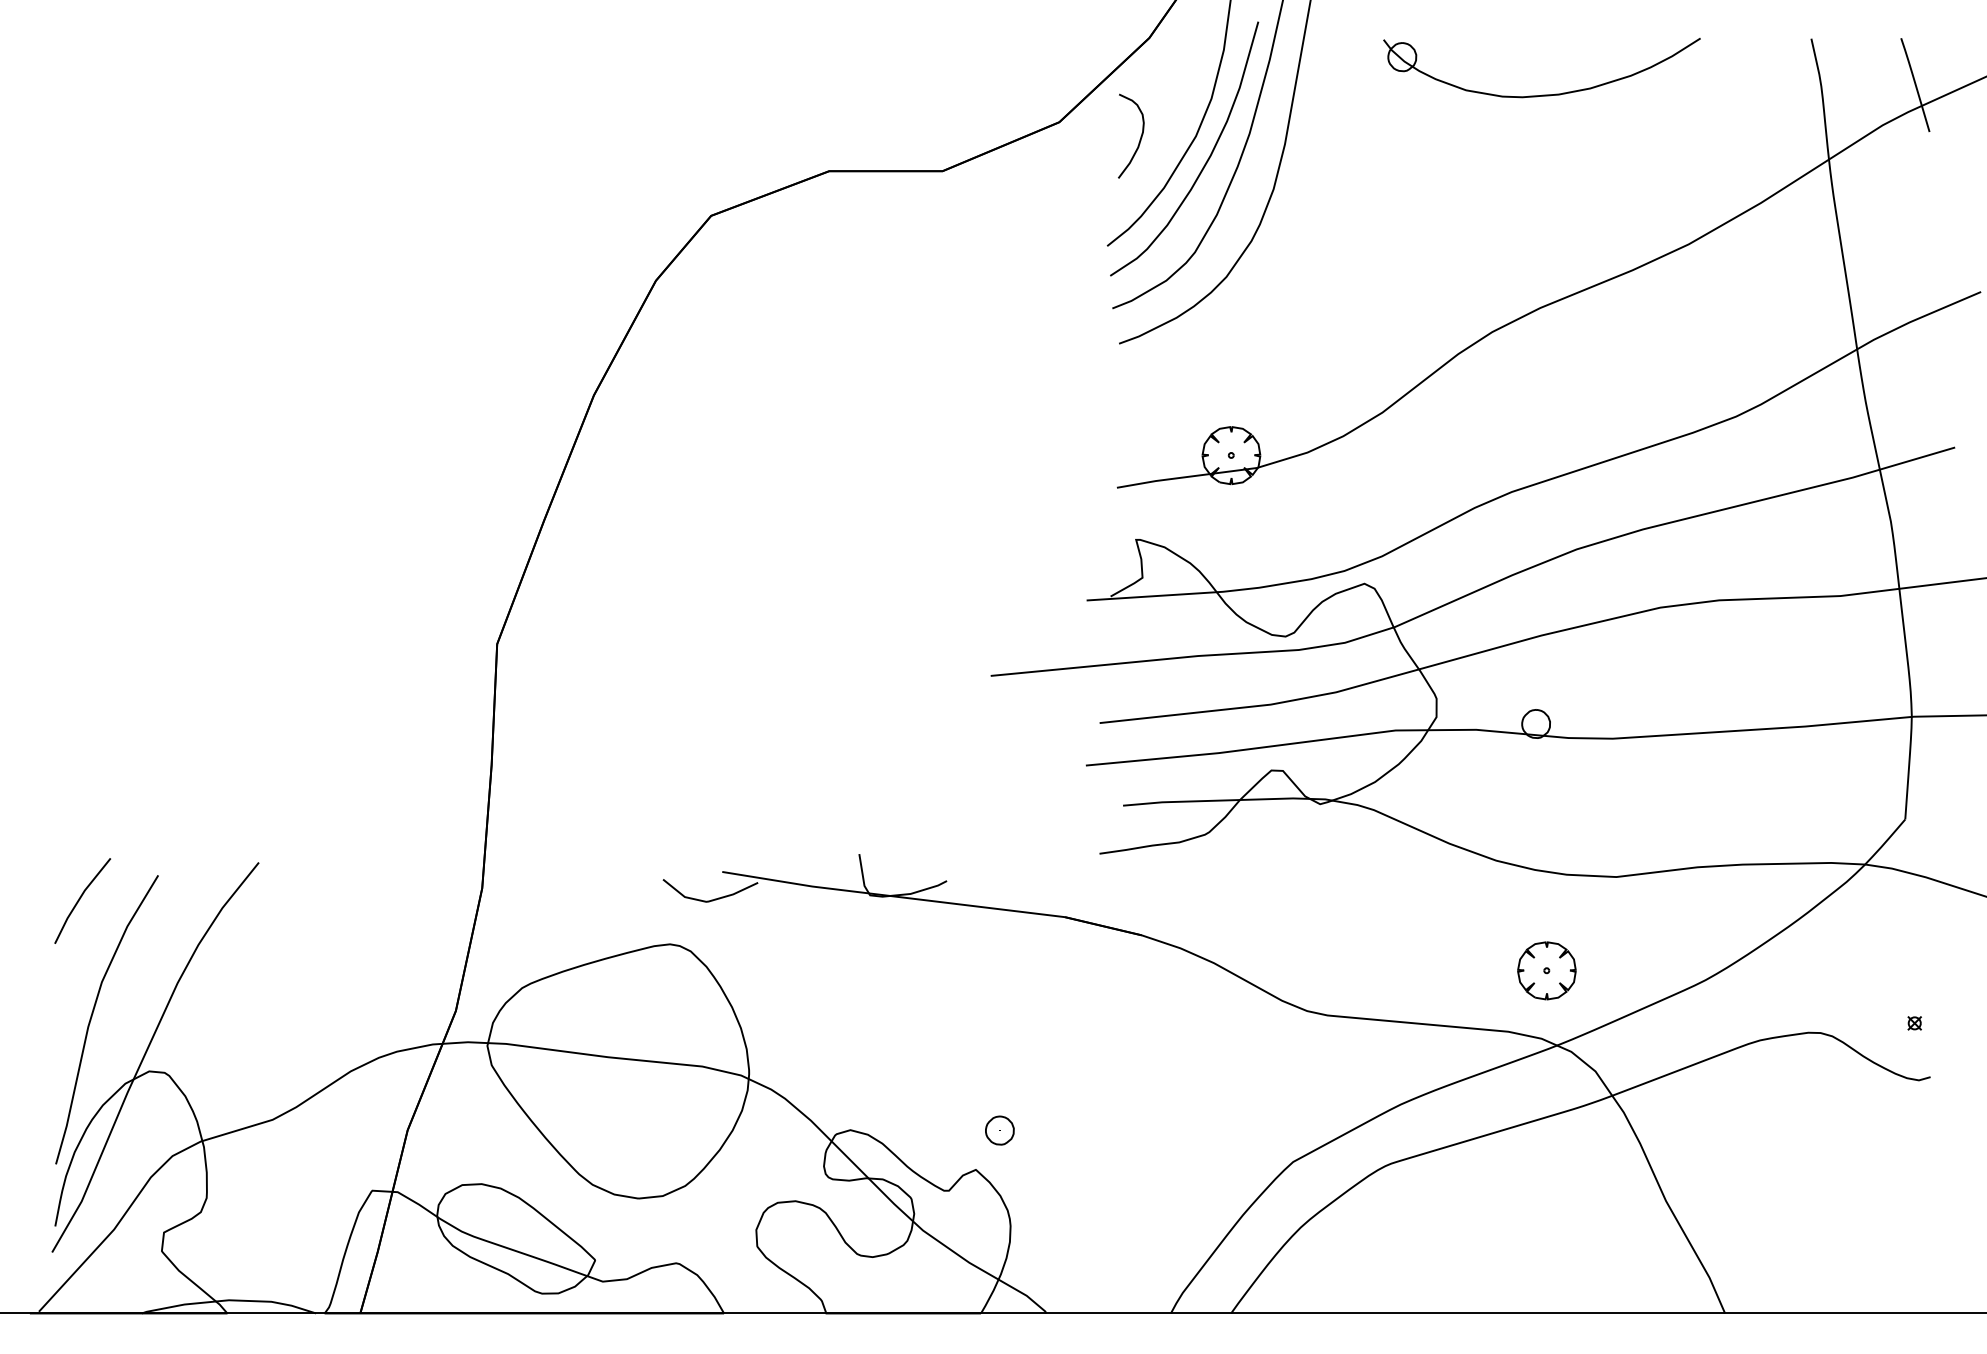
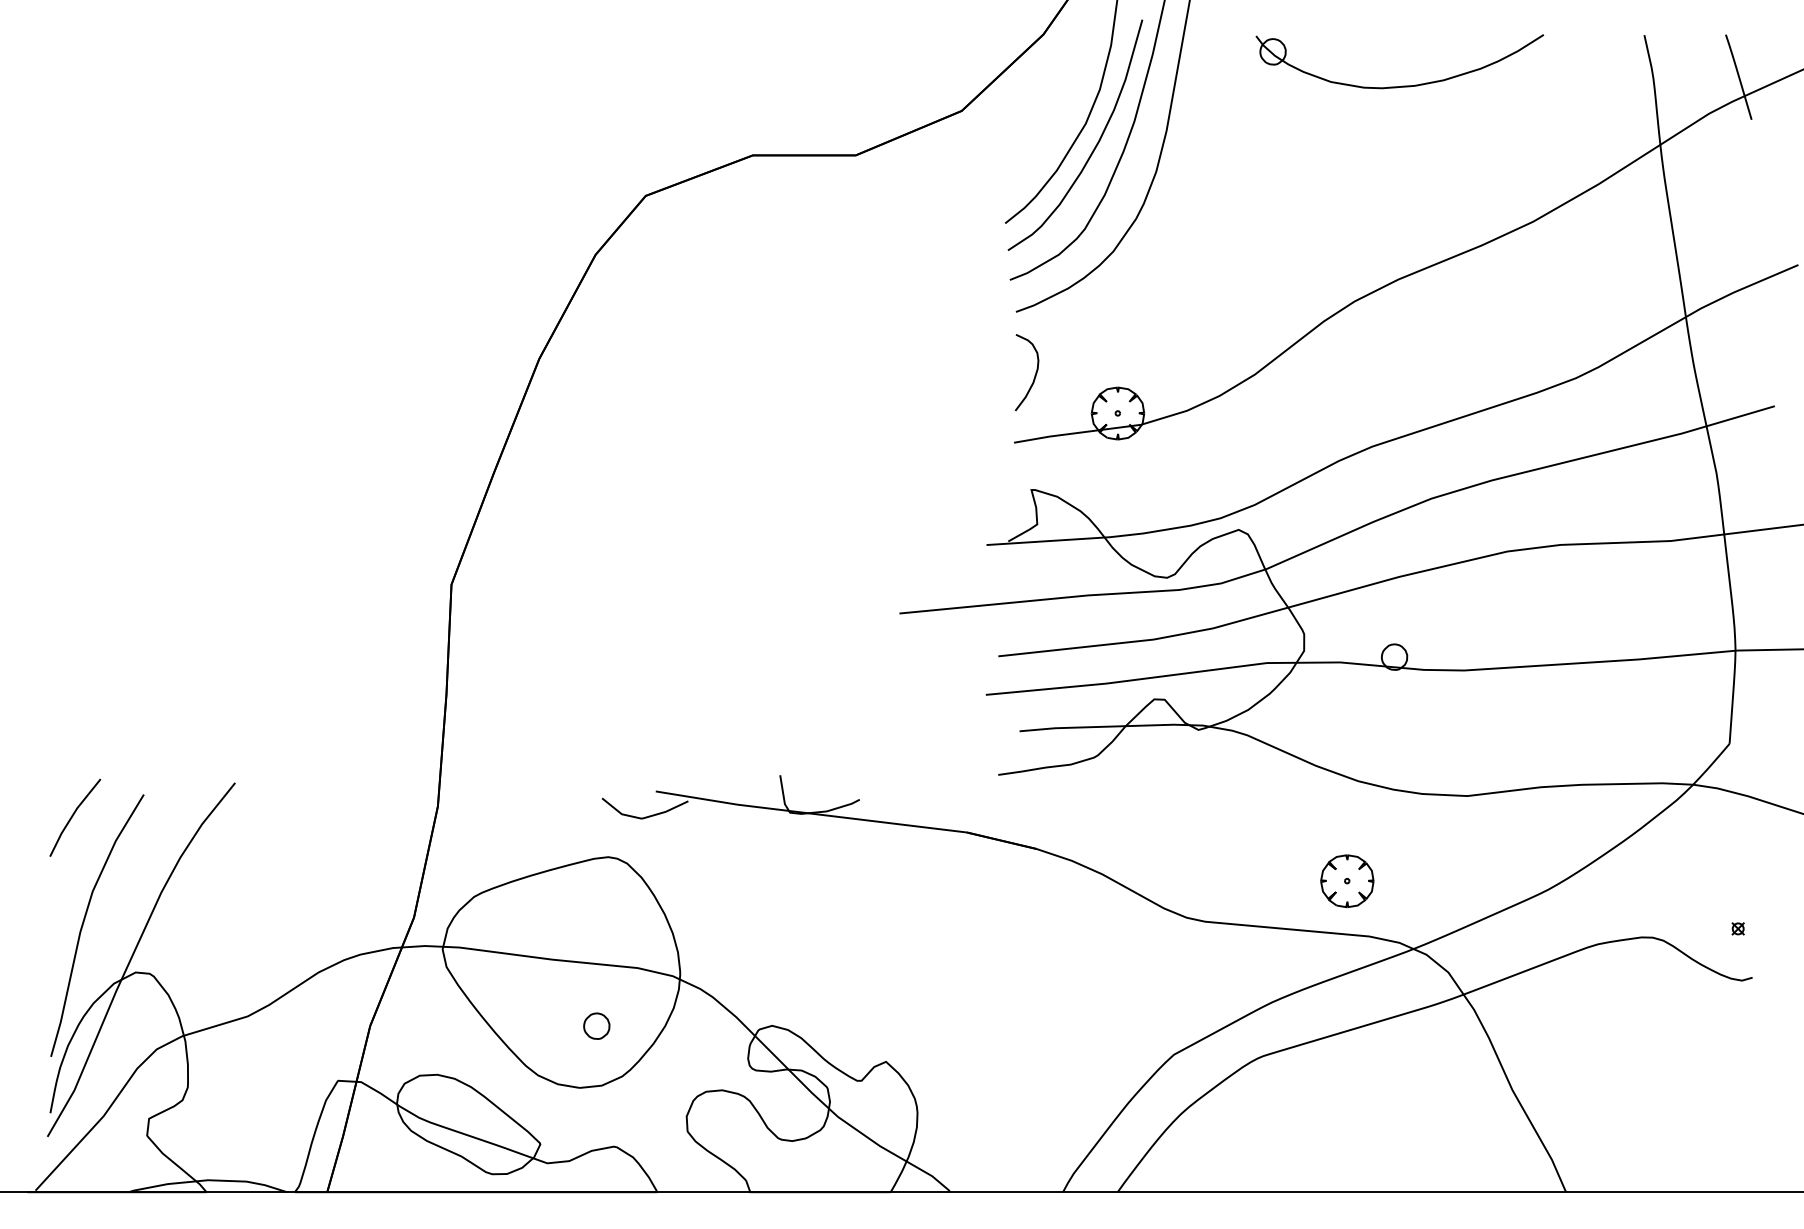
curve: (1139, 139) -> (1034, 375), moved
part: (1547, 971) -> (1347, 881), moved
part: (999, 1129) -> (596, 1025), moved

